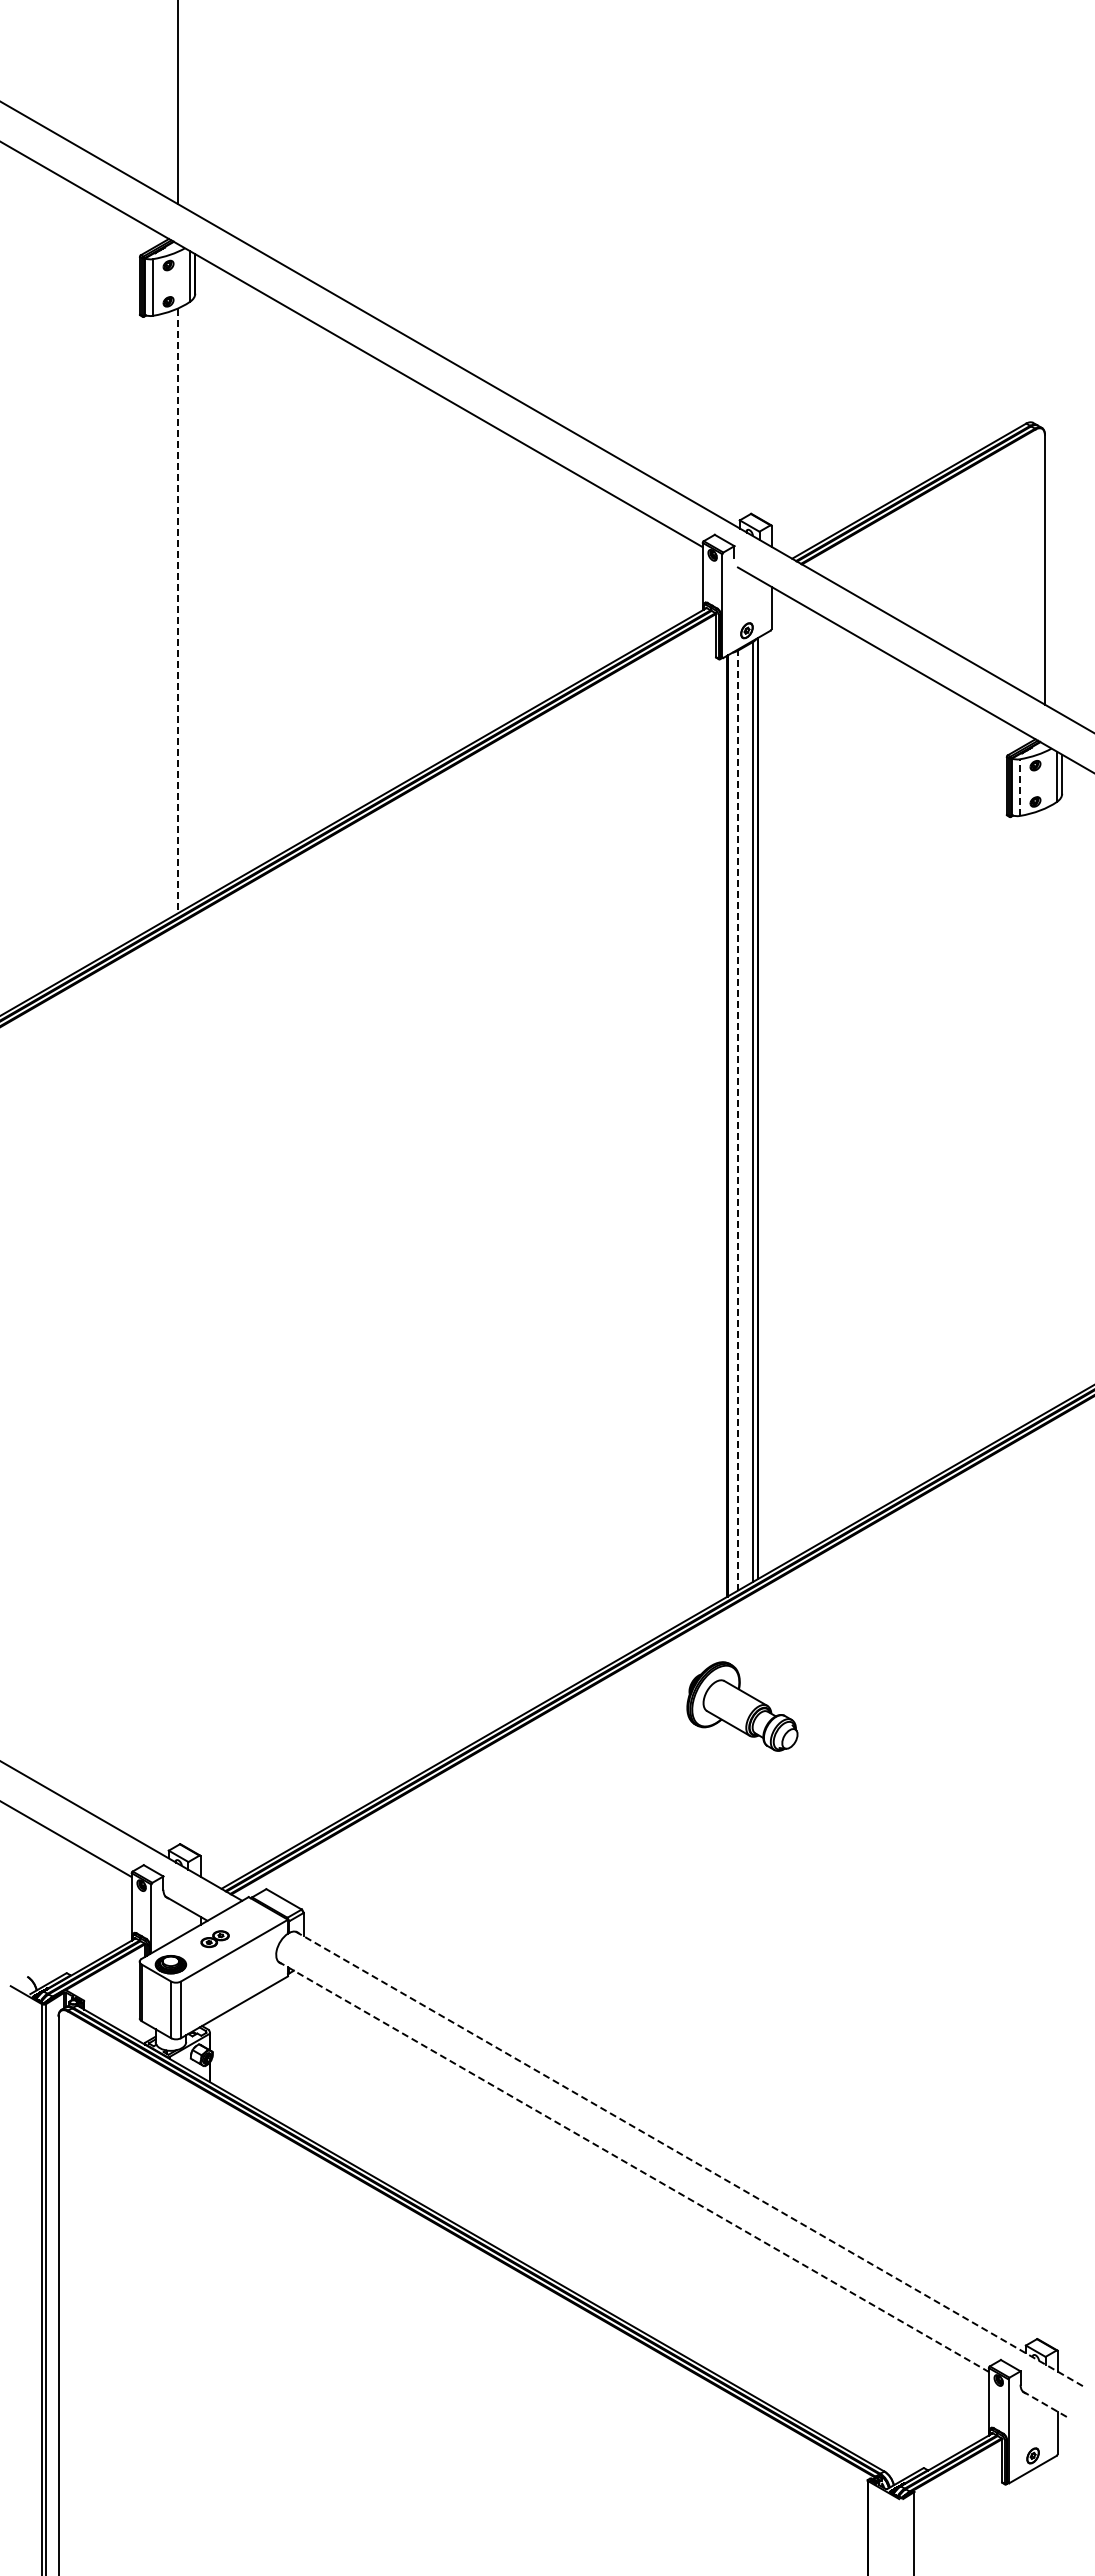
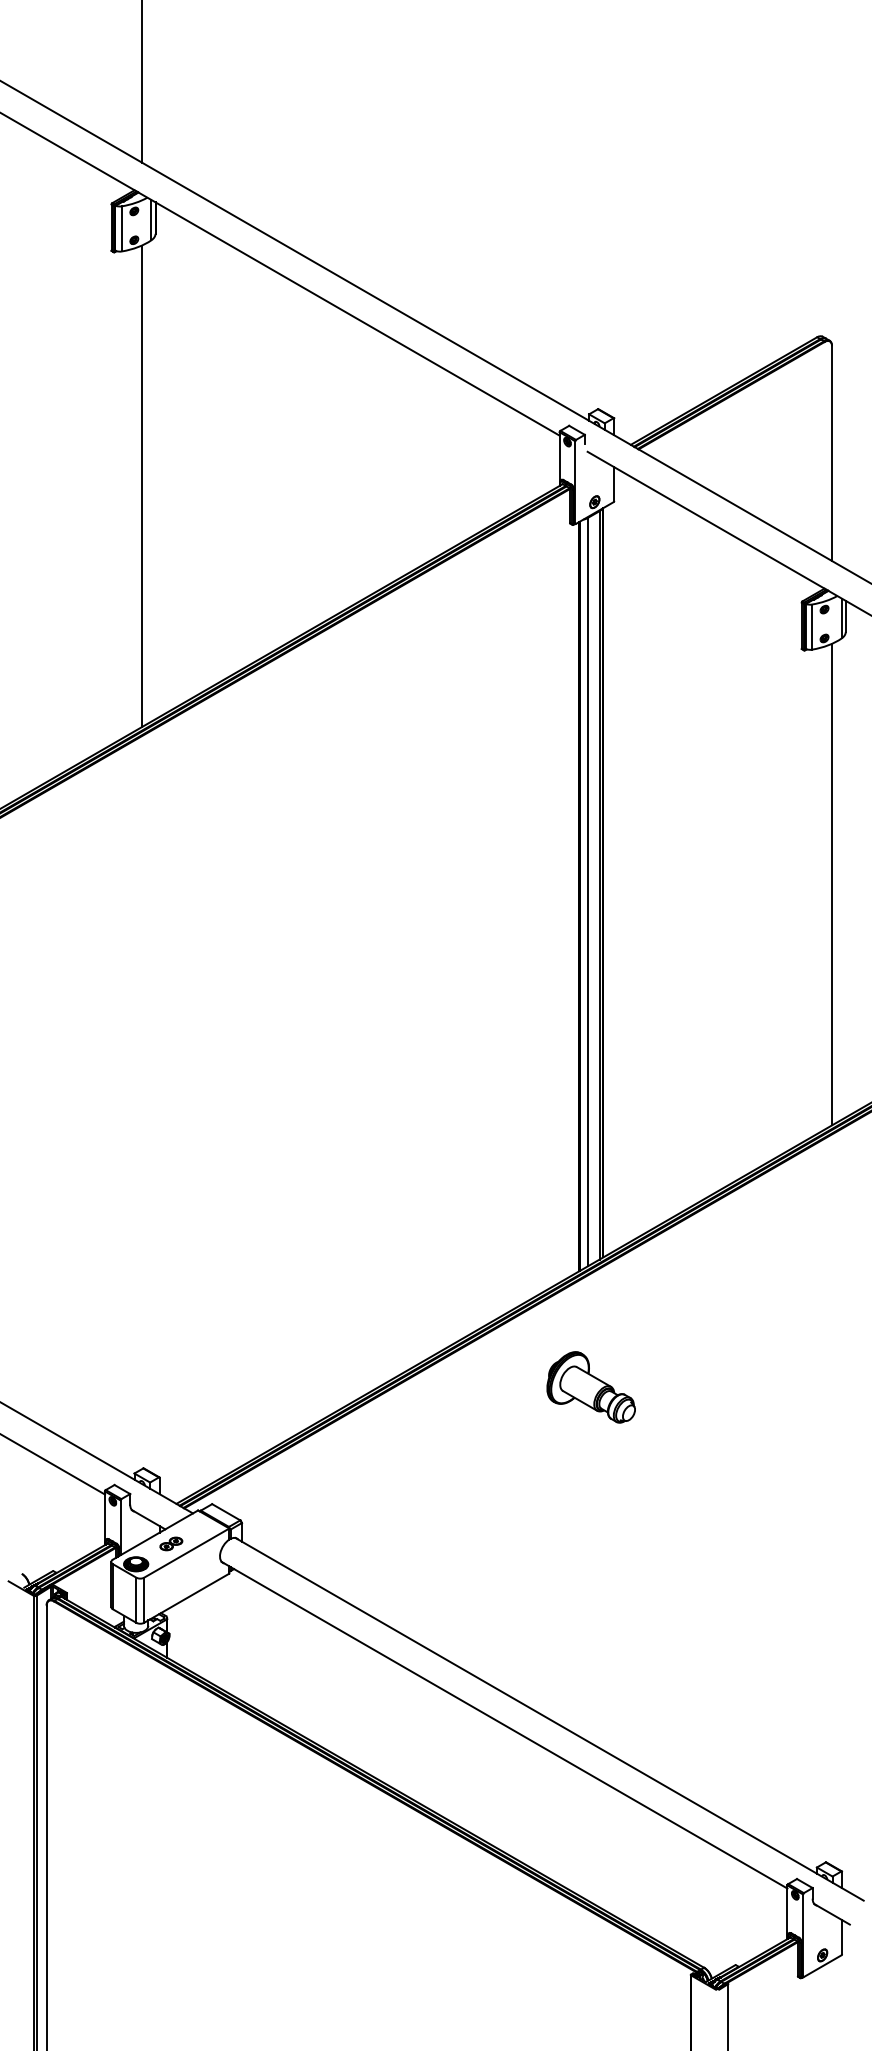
line: (178, 611) -> (142, 486), dashed -> solid
line: (1019, 787) -> (811, 627), dashed -> solid
line: (1044, 1110) -> (831, 884), added
line: (738, 1120) -> (588, 892), dashed -> solid
part: (742, 1706) -> (591, 1387), moved
line: (690, 2159) -> (549, 1719), dashed -> solid
line: (634, 2167) -> (505, 1725), dashed -> solid
line: (1045, 2404) -> (832, 1914), dashed -> solid

